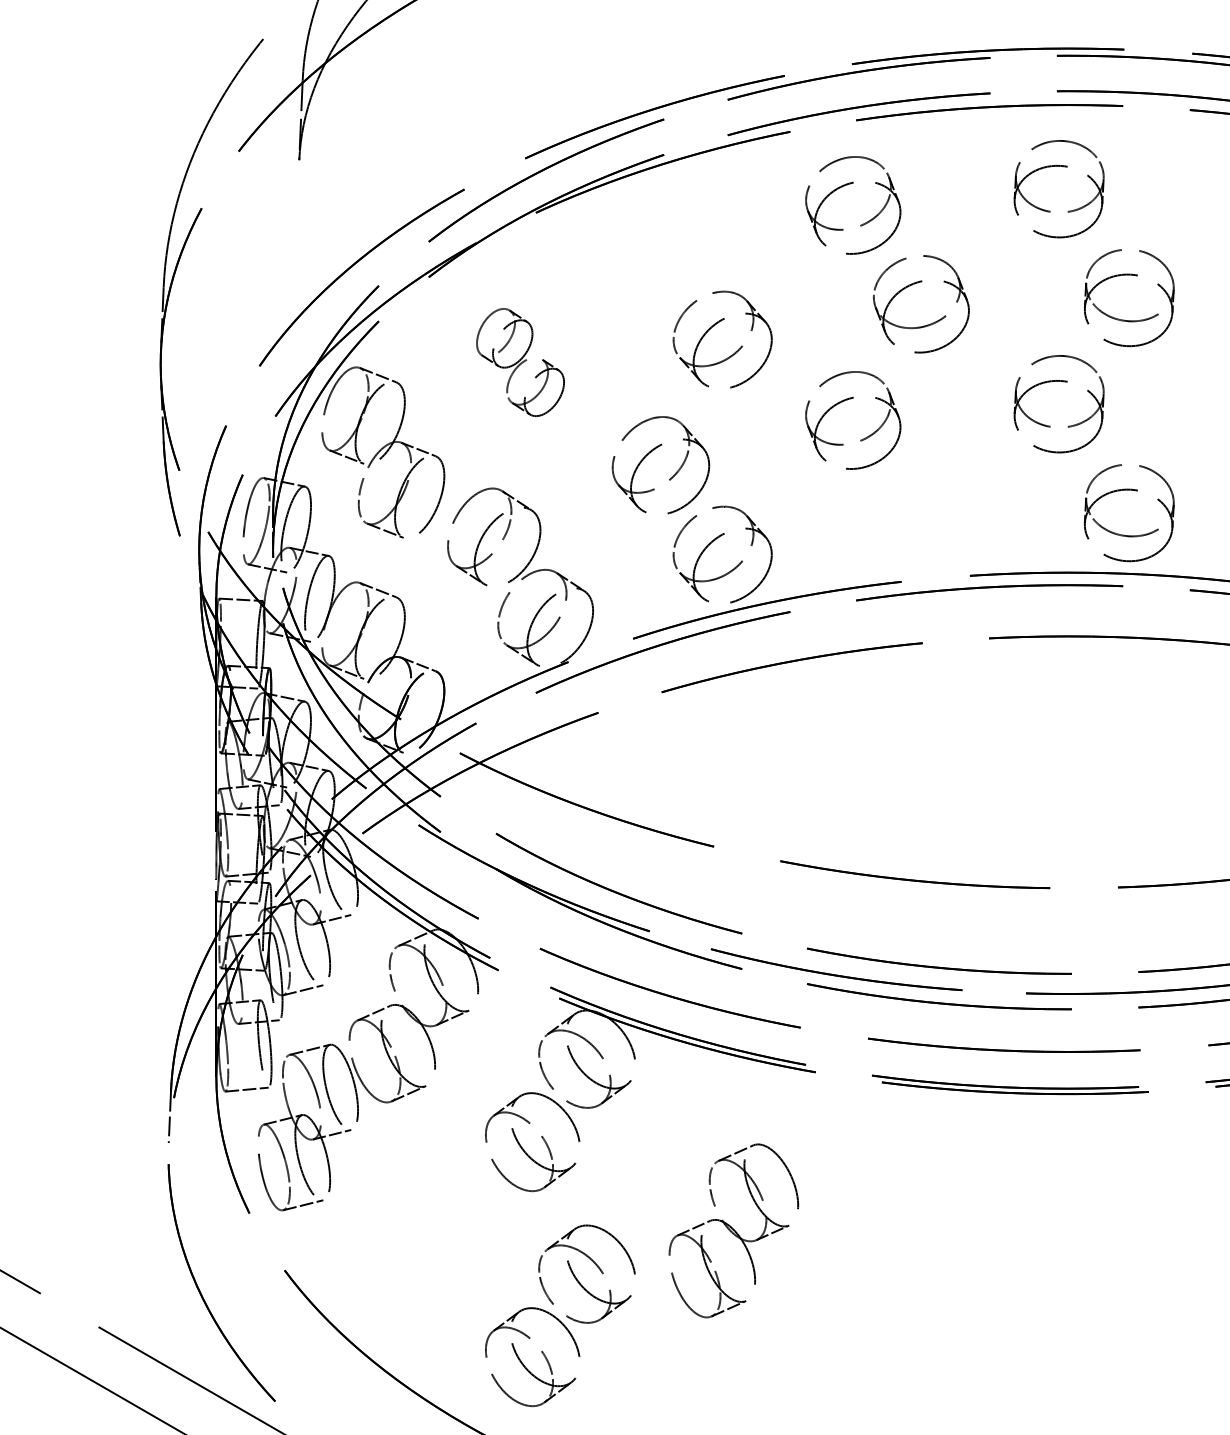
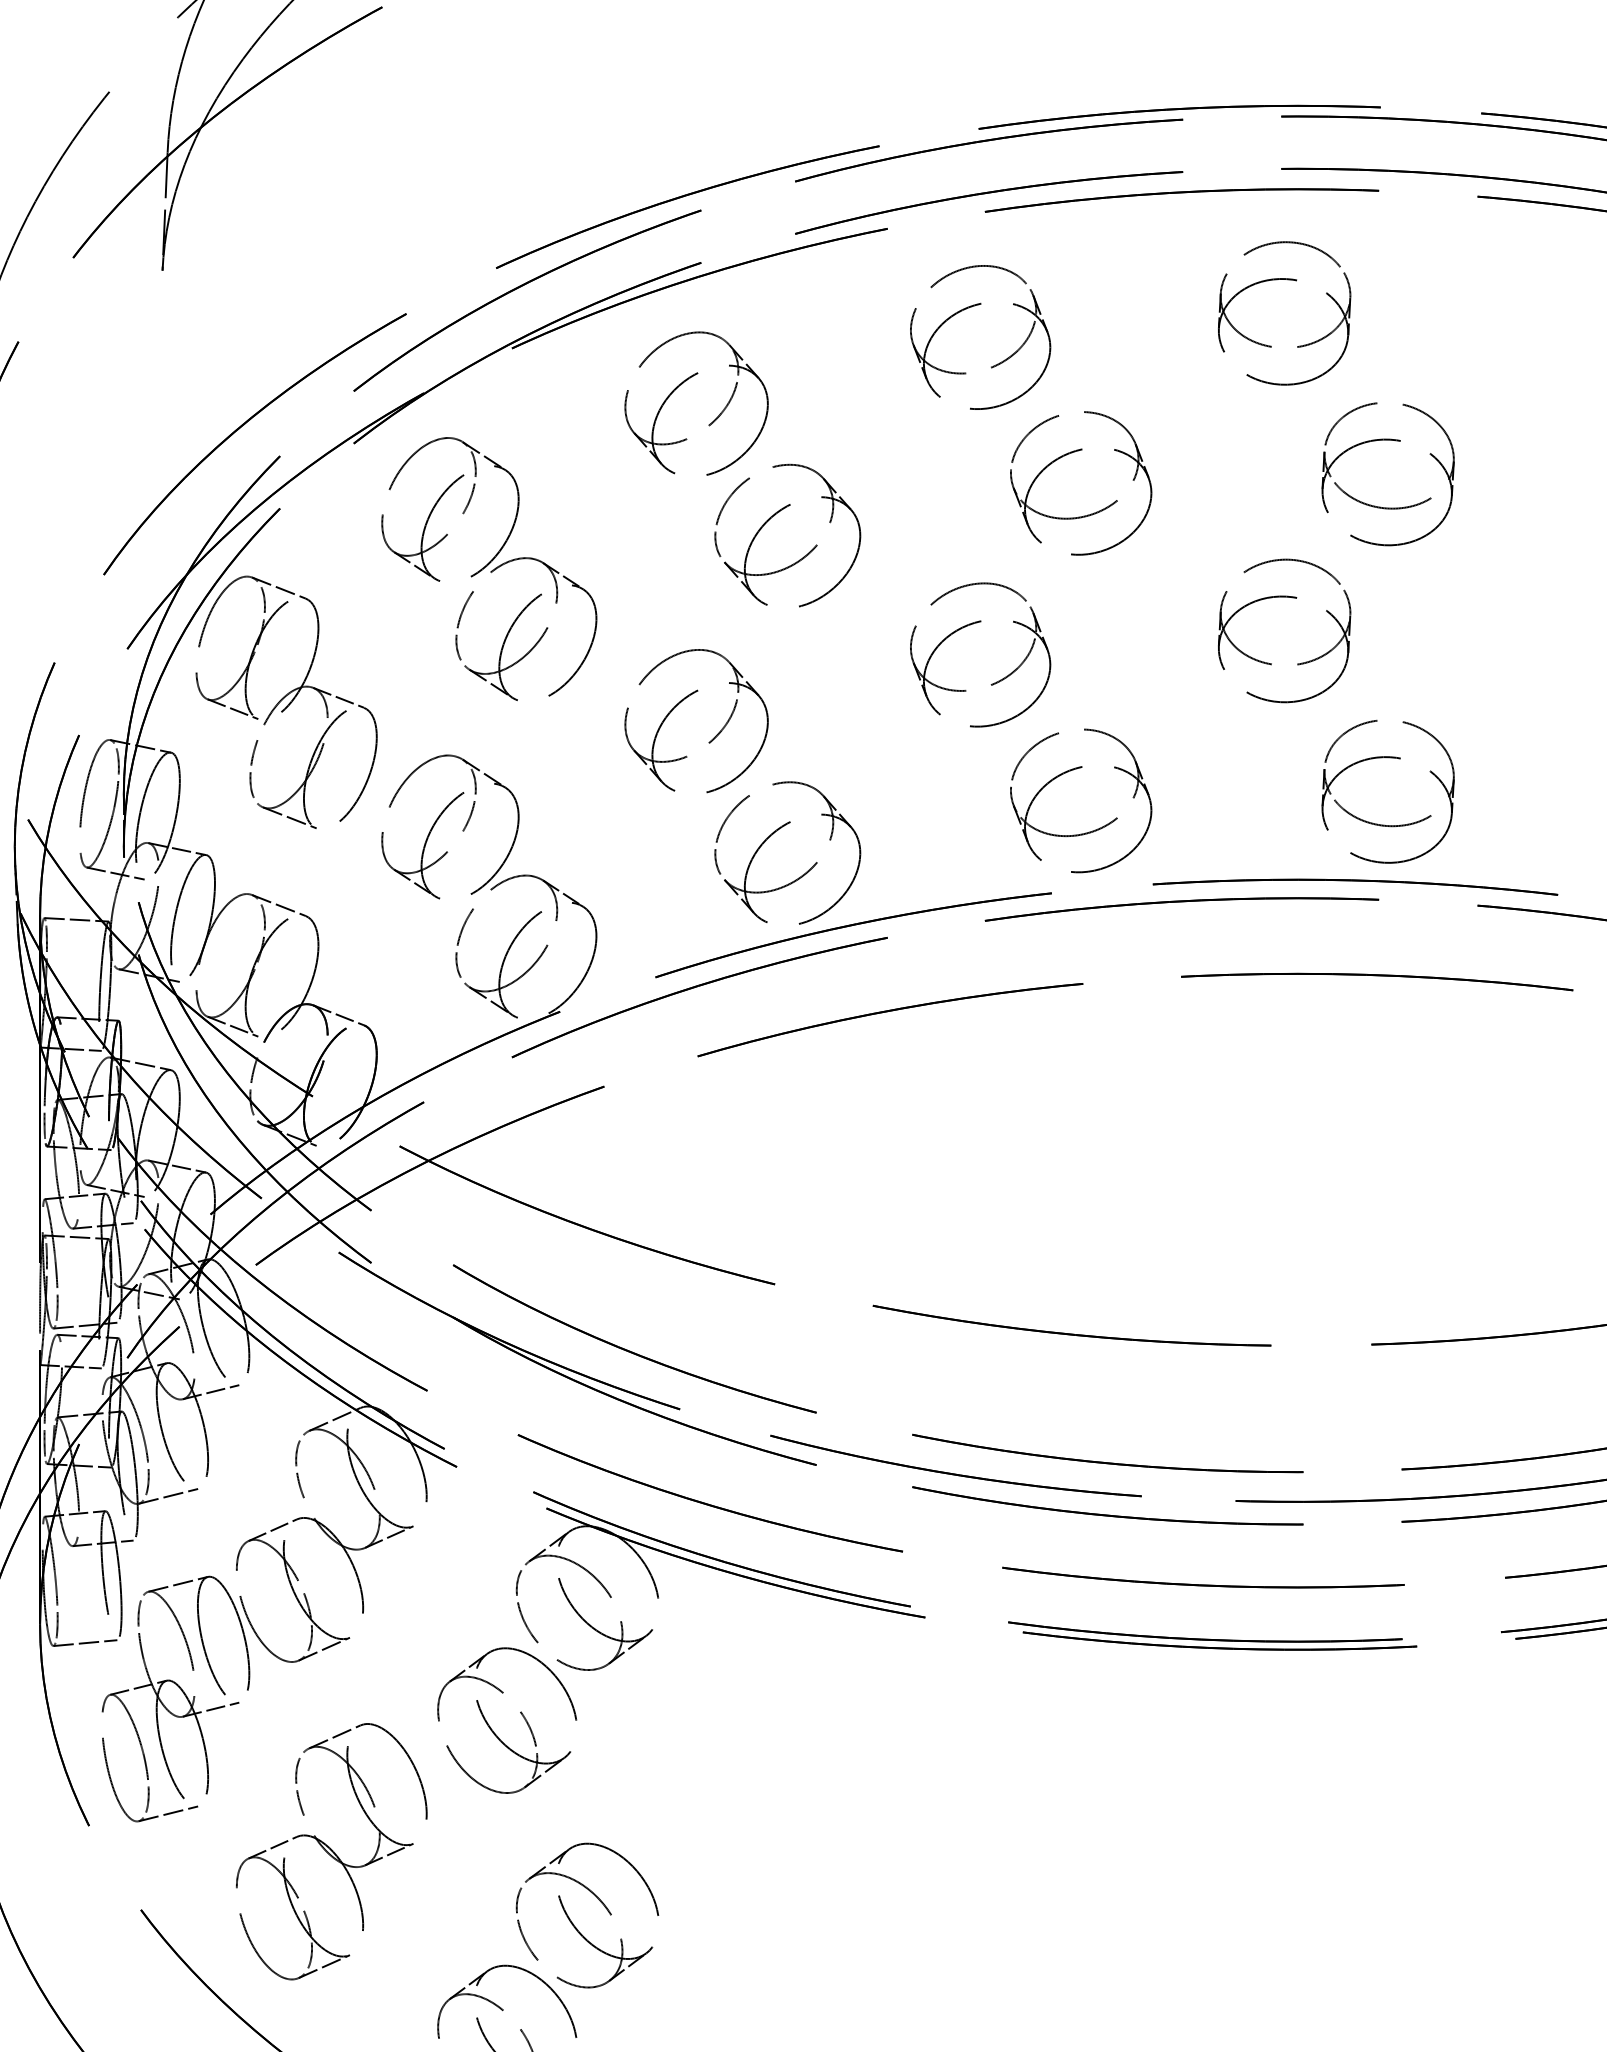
part: (649, 239) -> (679, 387), added
part: (520, 361) -> (489, 567), size x1.67
part: (915, 499) -> (1072, 771), added
part: (733, 1230) -> (331, 1851), moved

